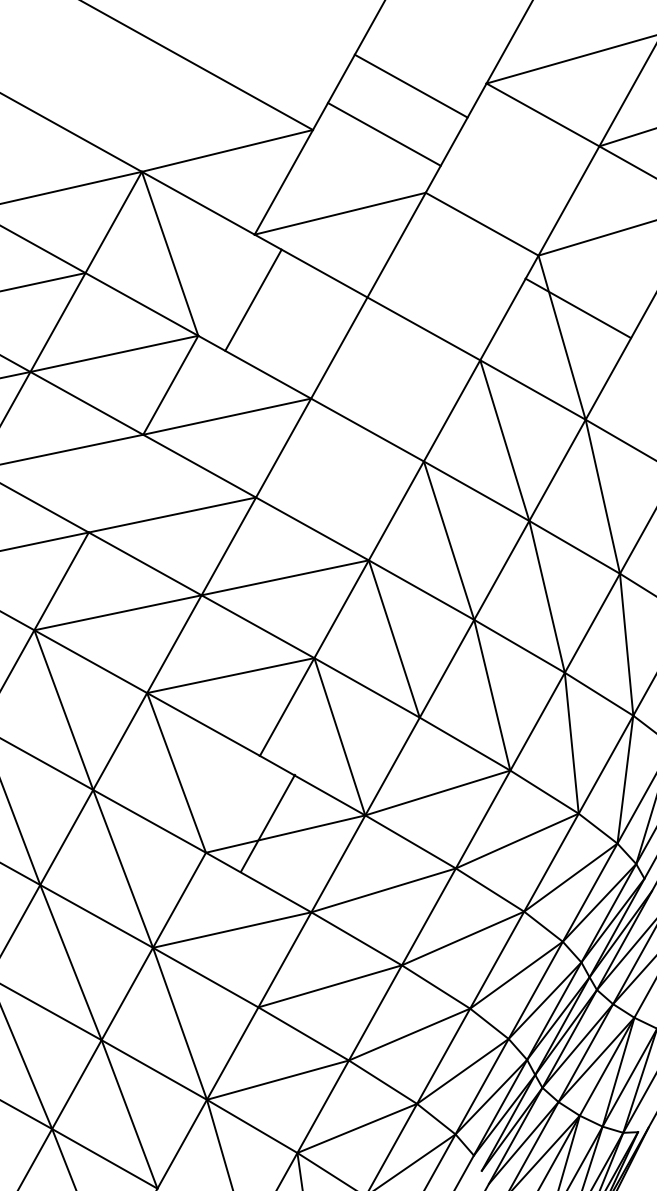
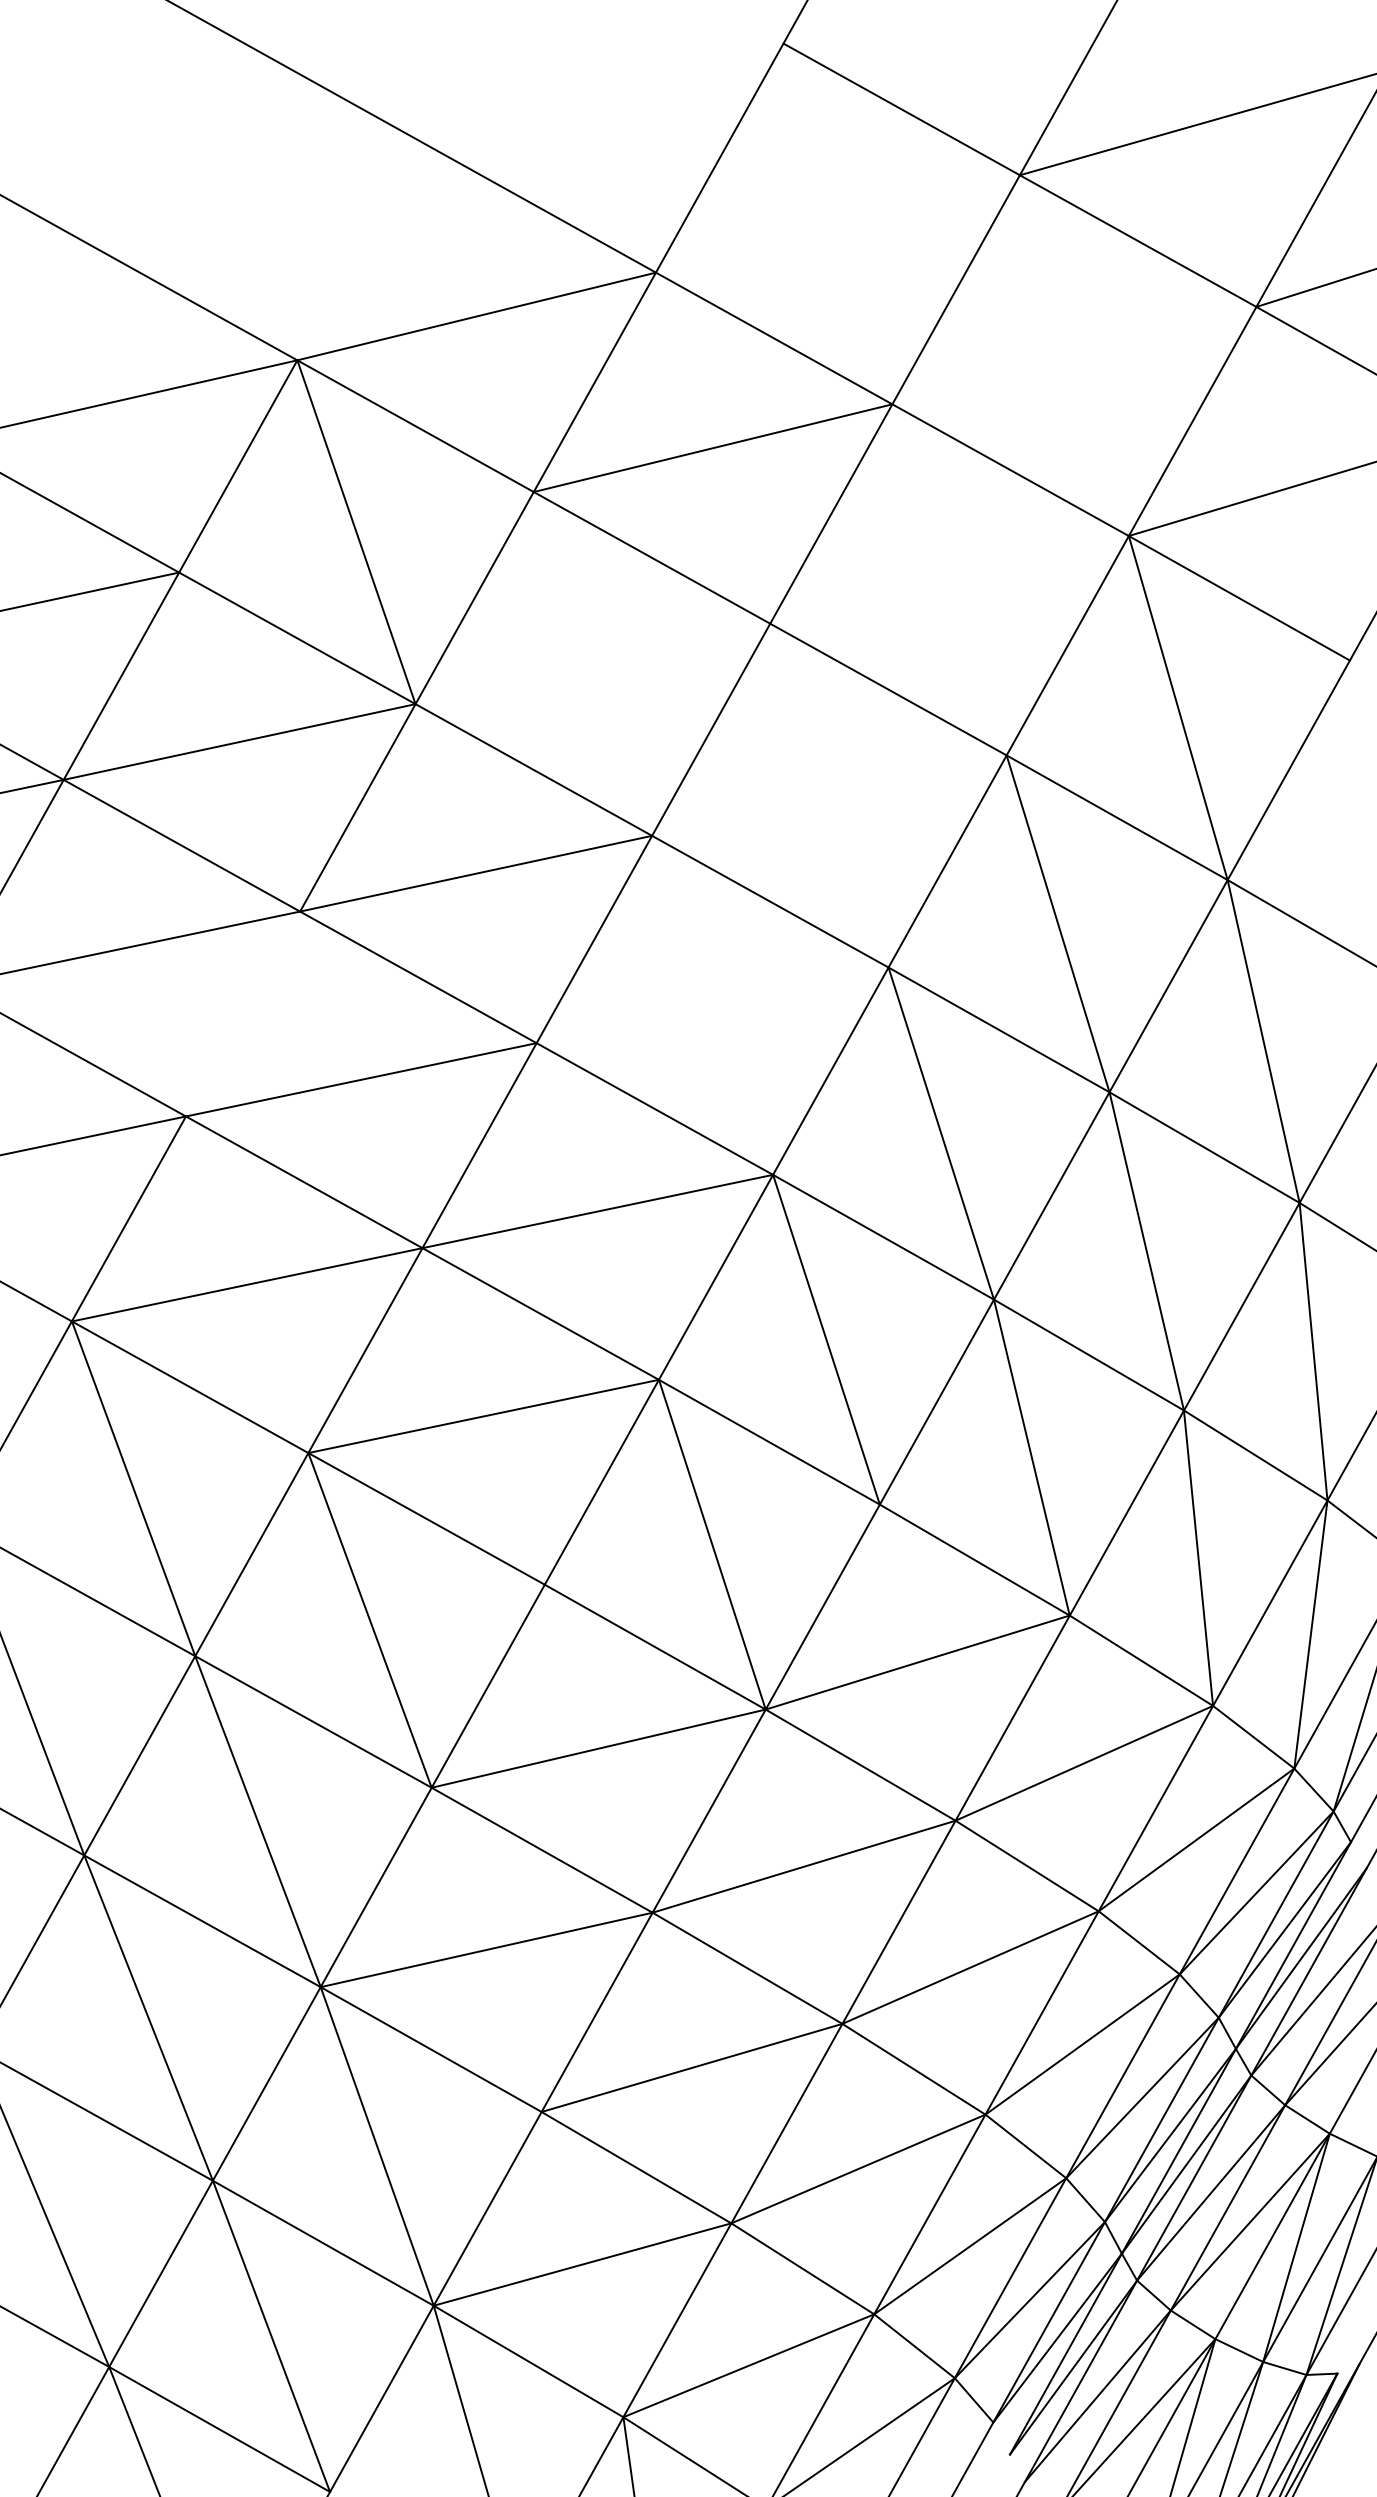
line: (410, 85) -> (900, 108), moved
line: (383, 134) -> (772, 338), moved
line: (253, 299) -> (474, 596), moved
line: (578, 308) -> (1239, 598), moved
line: (267, 822) -> (487, 1684), moved

